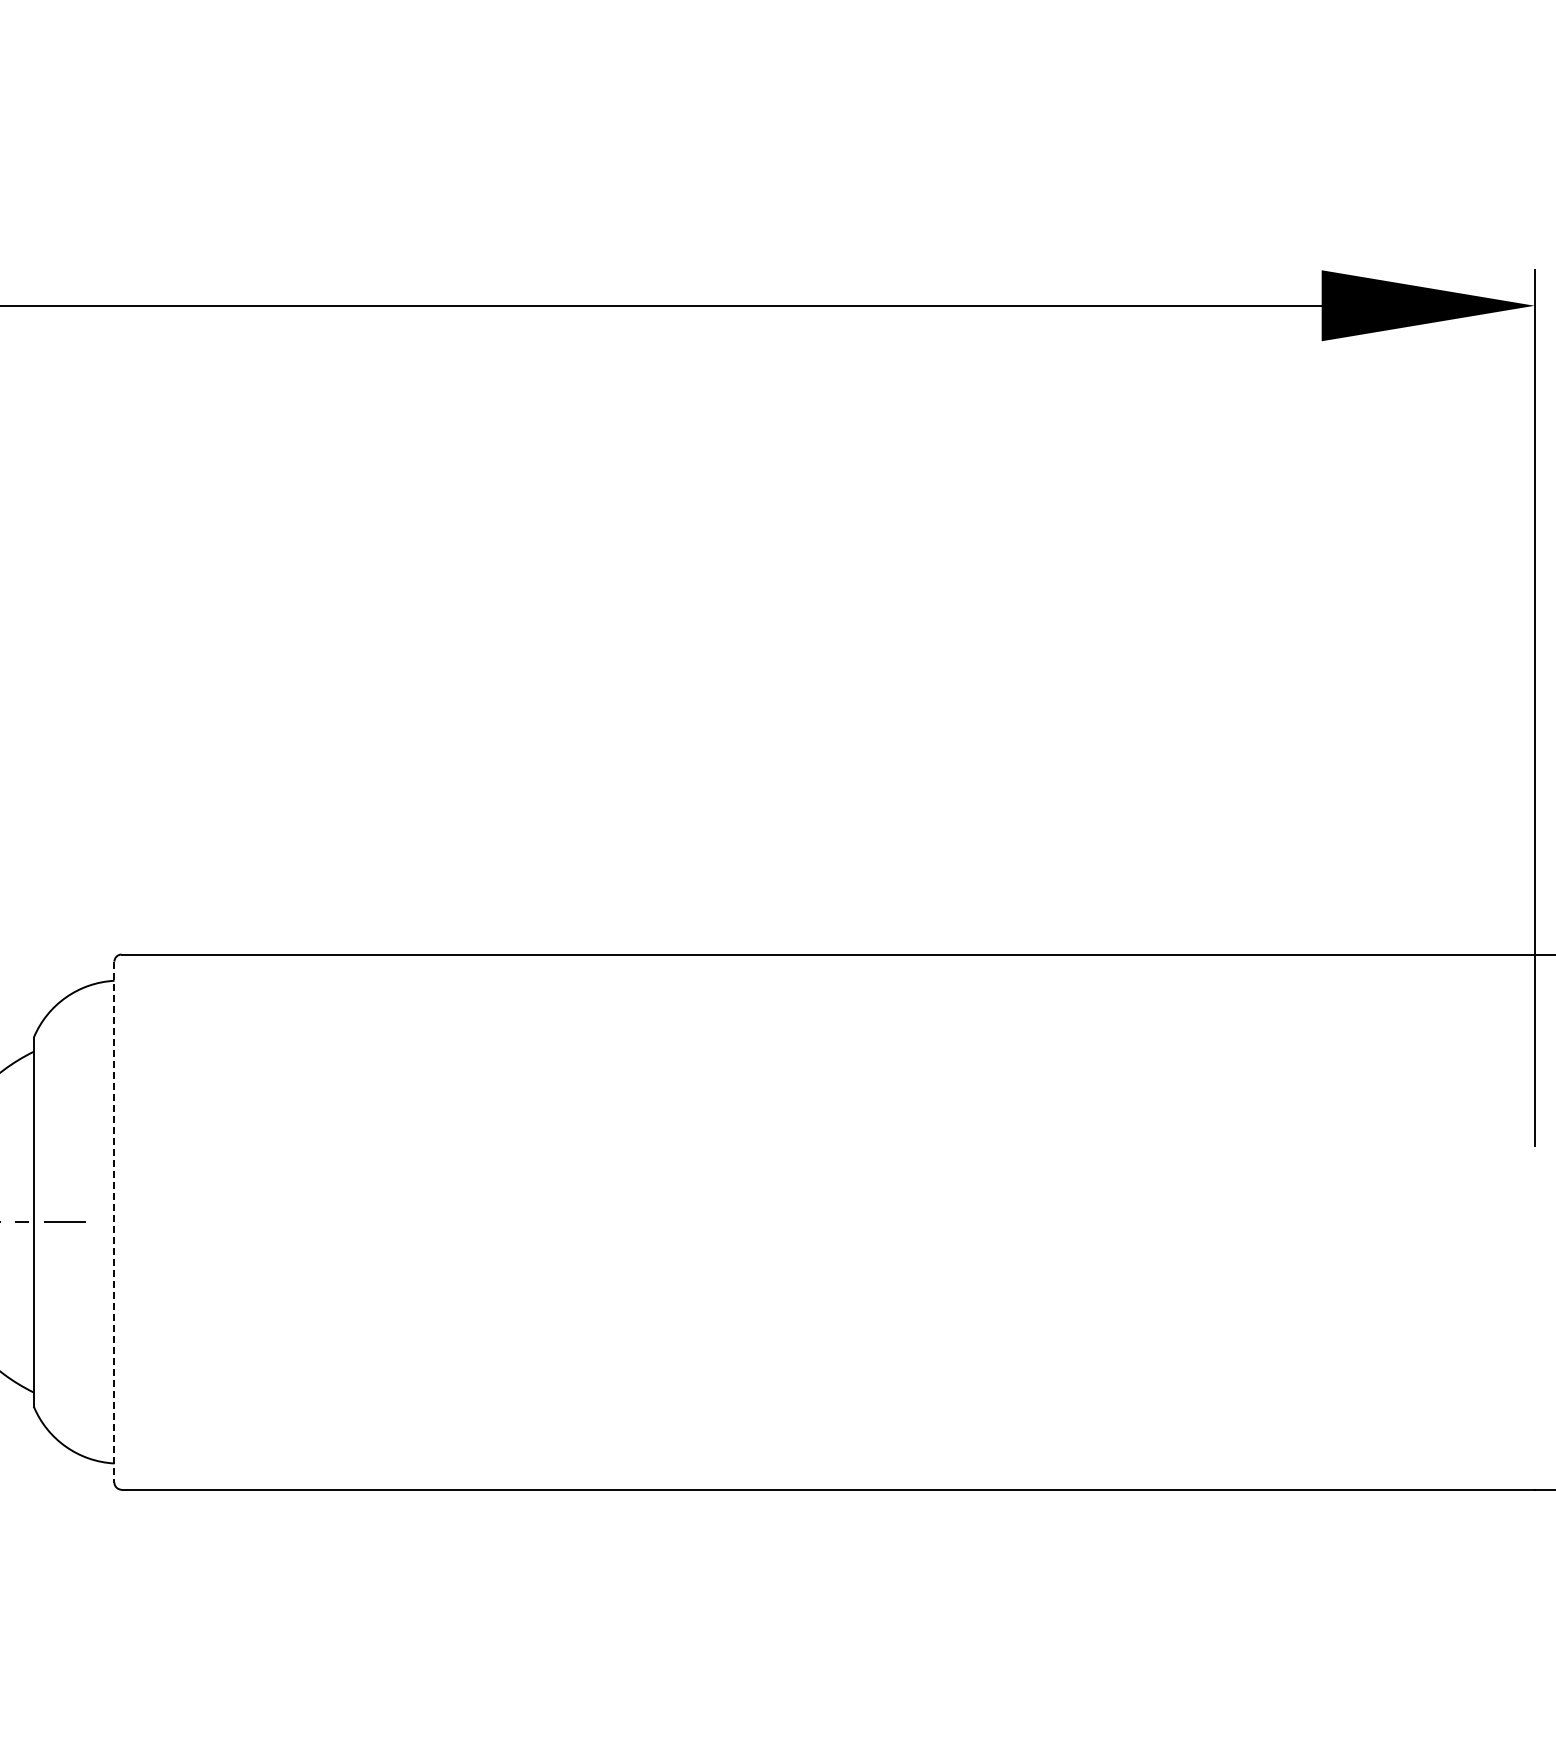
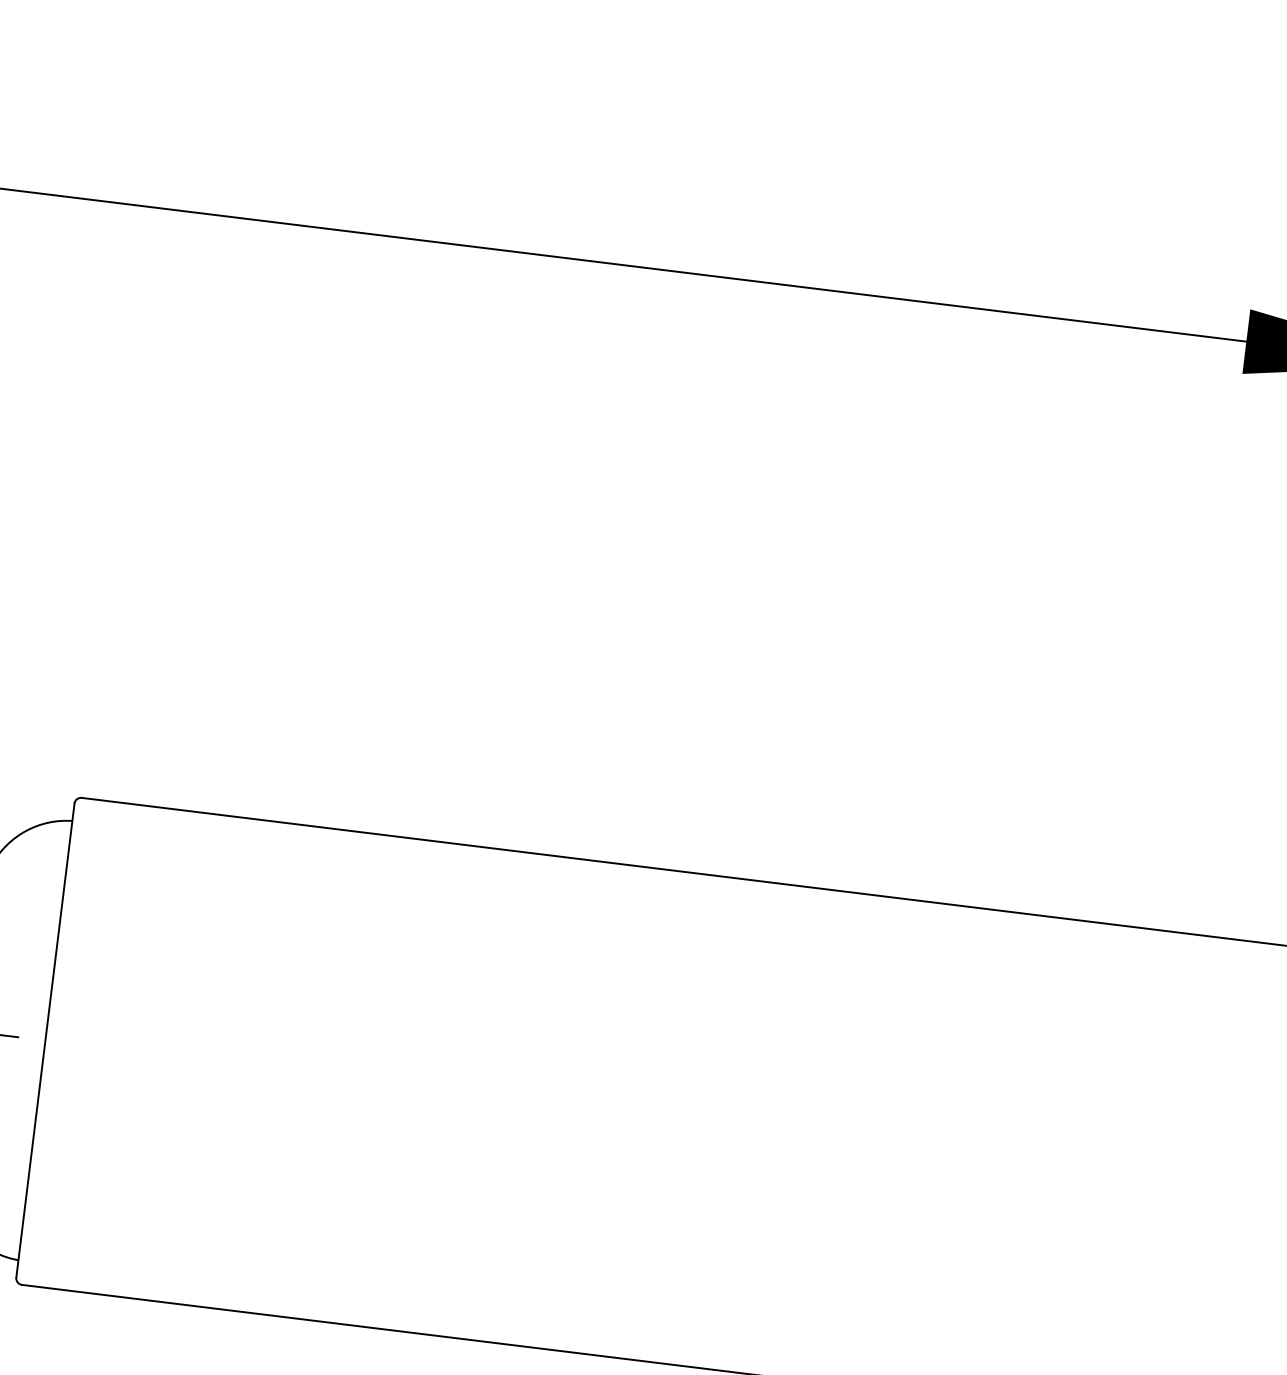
line: (114, 1222) -> (45, 1040), dashed -> solid

